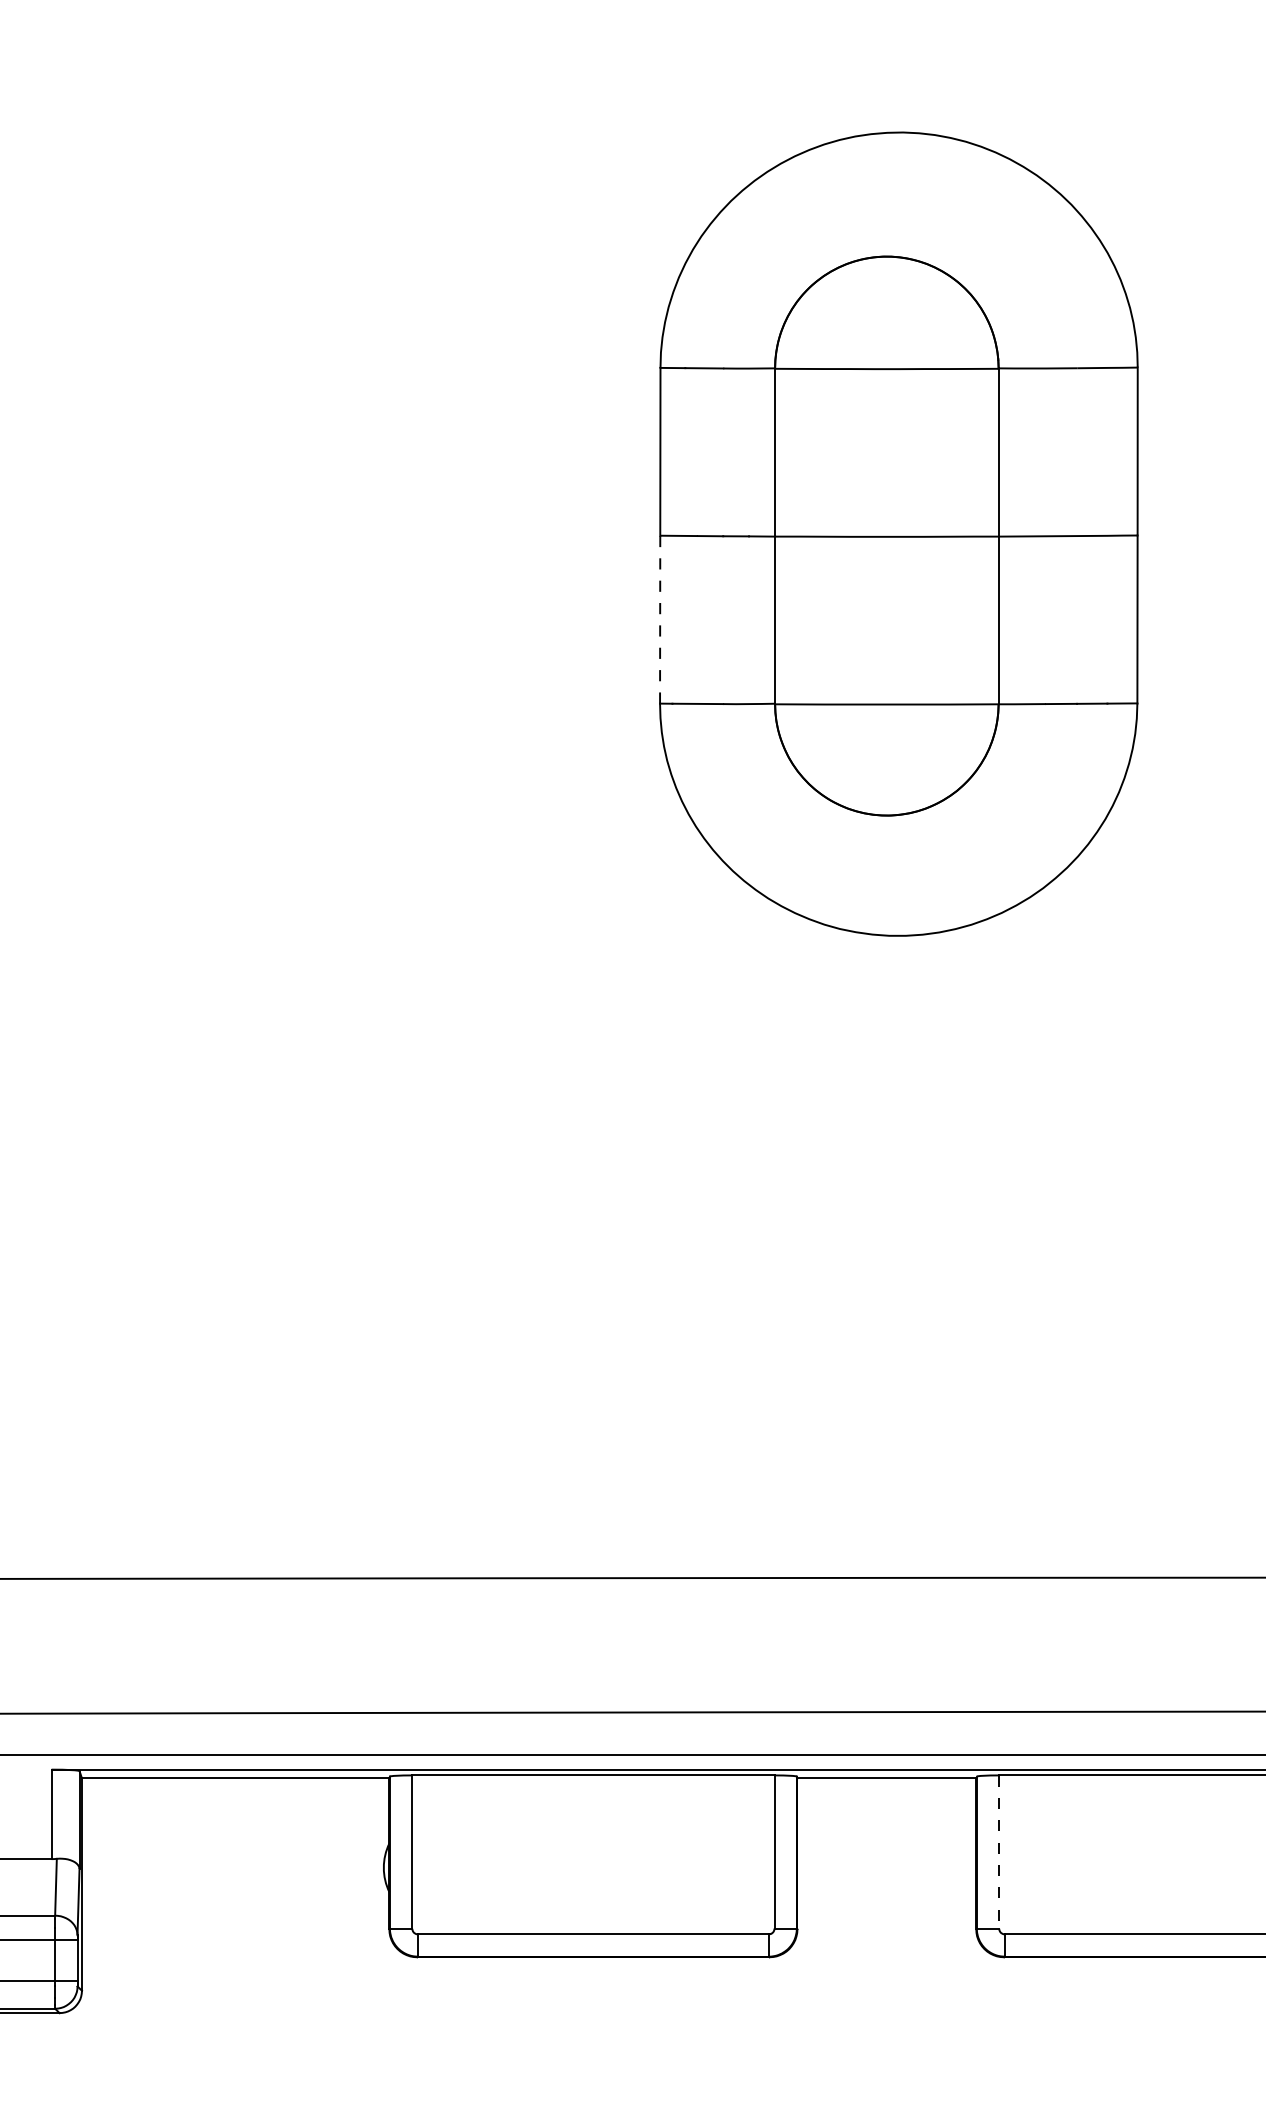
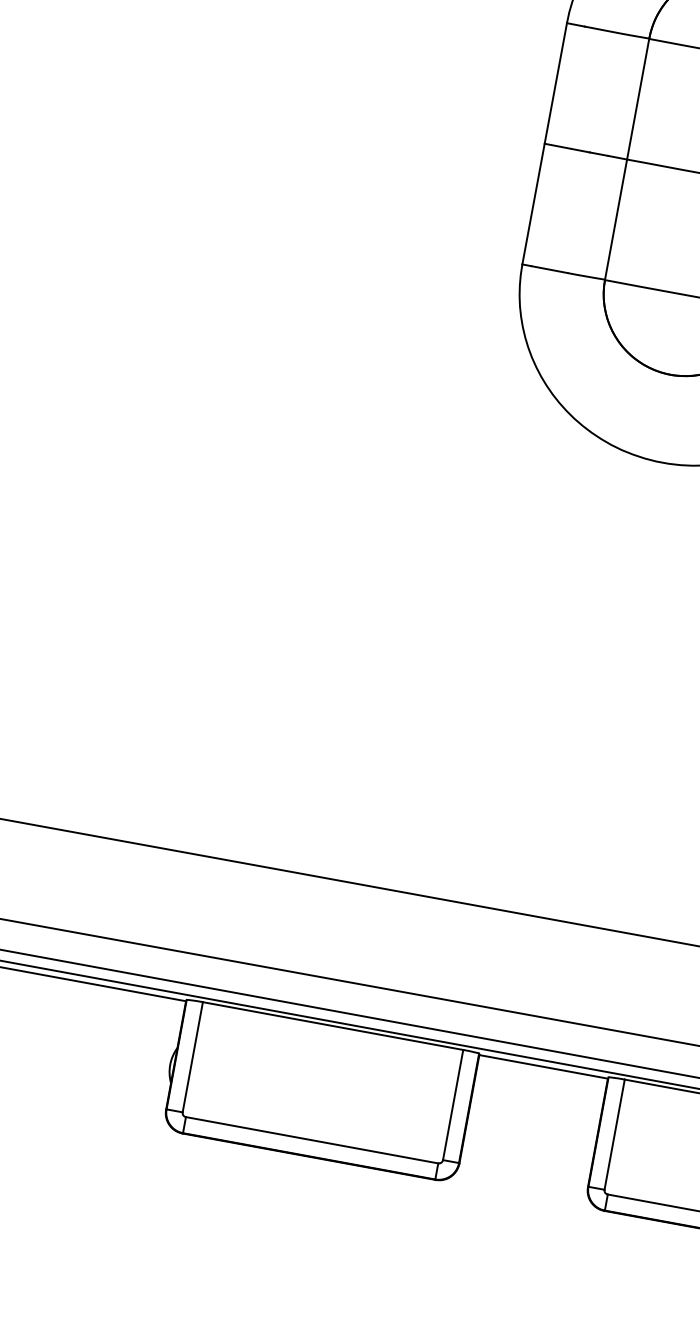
line: (660, 619) -> (533, 204), dashed -> solid
line: (999, 1852) -> (614, 1135), dashed -> solid

